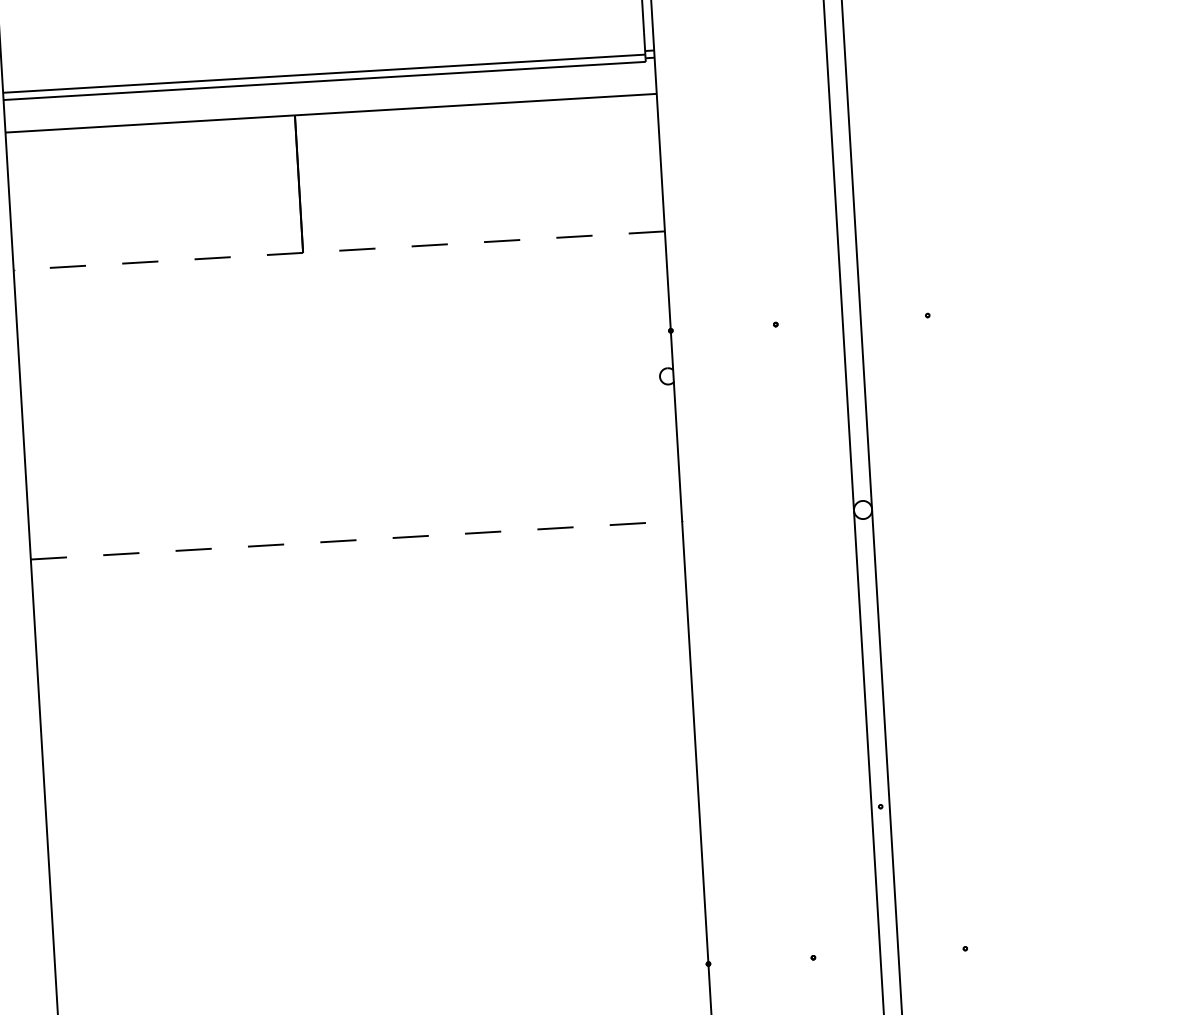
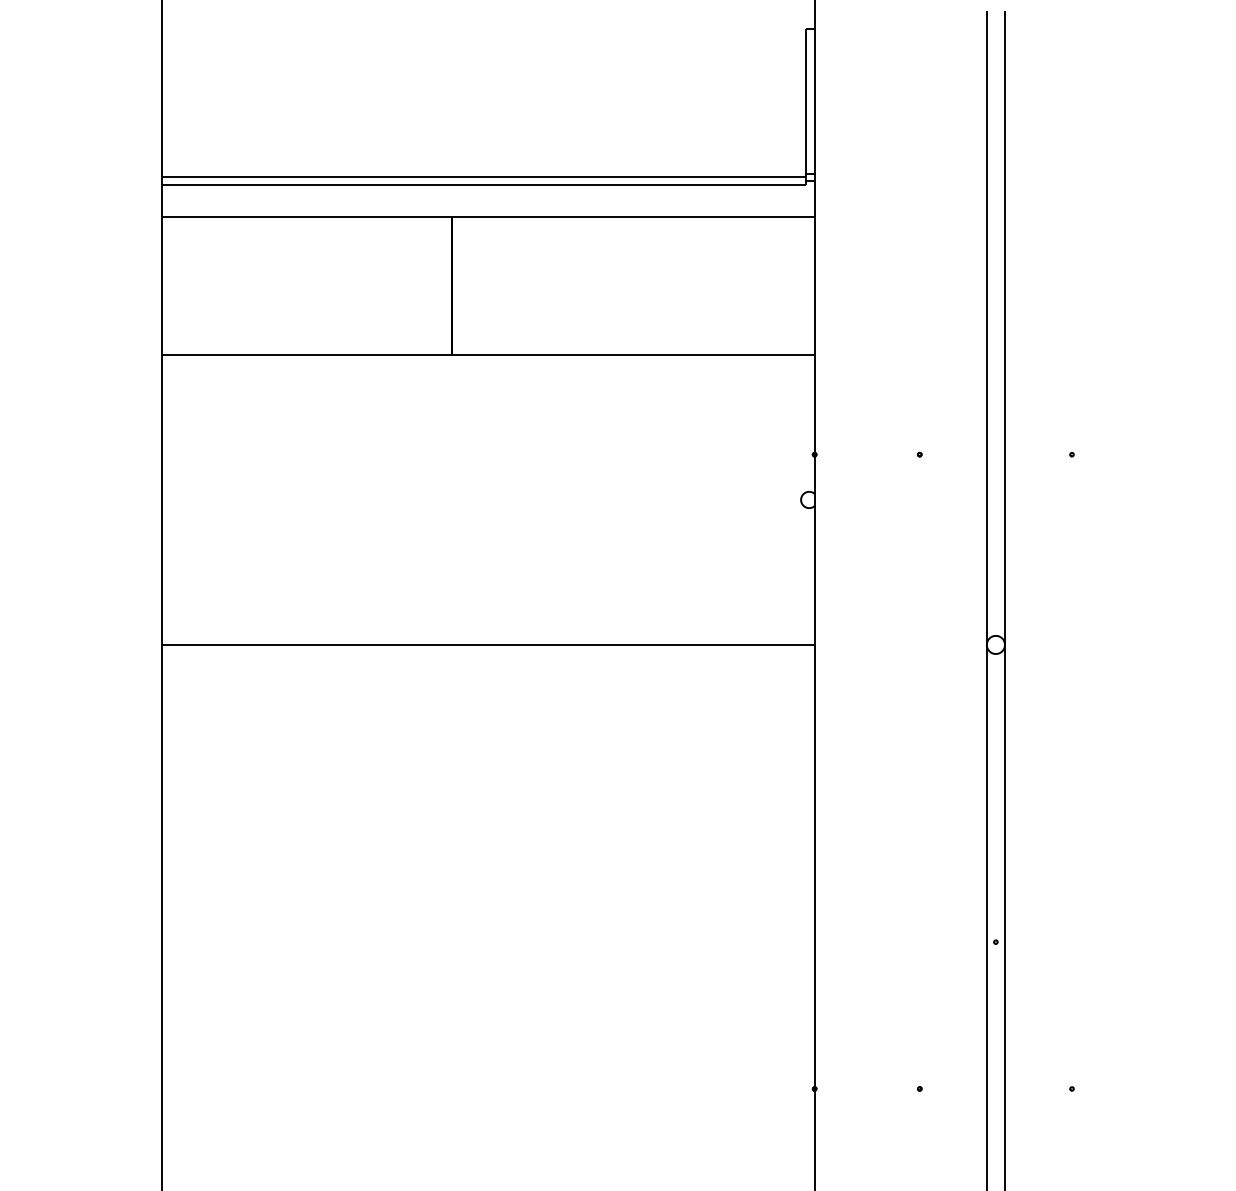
line: (338, 251) -> (487, 355), dashed -> solid
line: (356, 540) -> (488, 645), dashed -> solid

